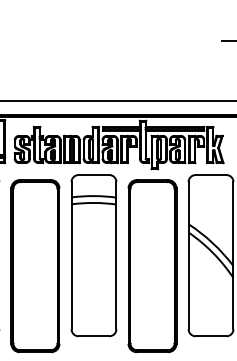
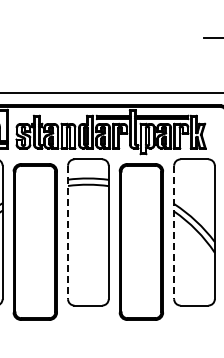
line: (72, 255) -> (68, 232), solid -> dashed
line: (188, 255) -> (174, 232), solid -> dashed

